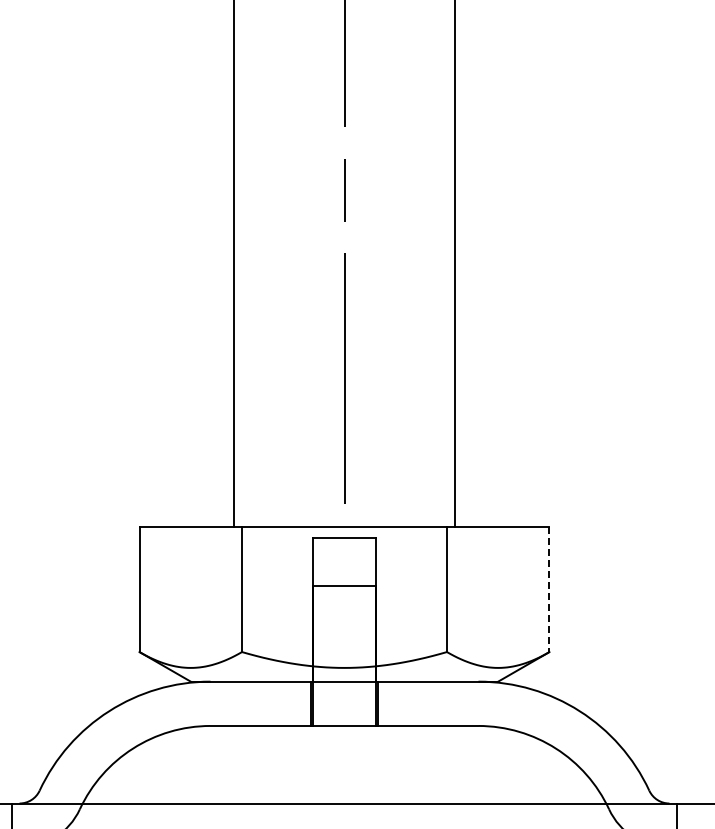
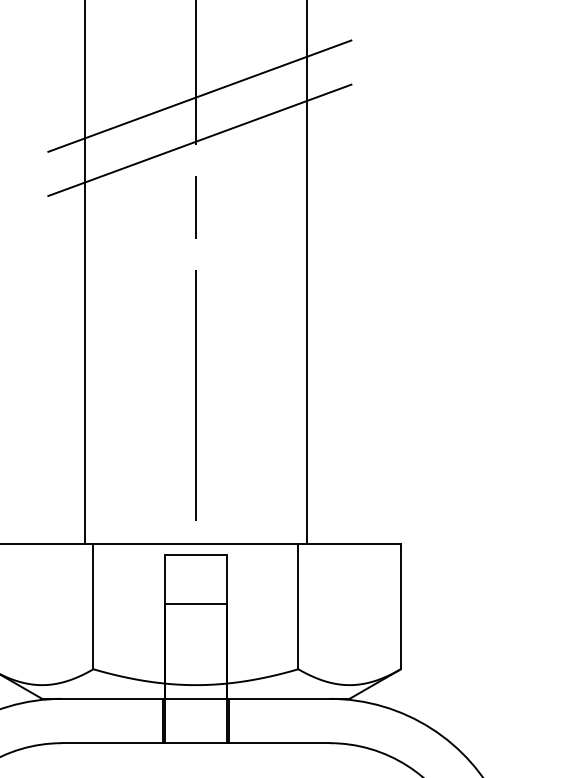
line: (347, 78) -> (198, 95), added
line: (347, 122) -> (198, 139), added
line: (549, 589) -> (400, 606), dashed -> solid

